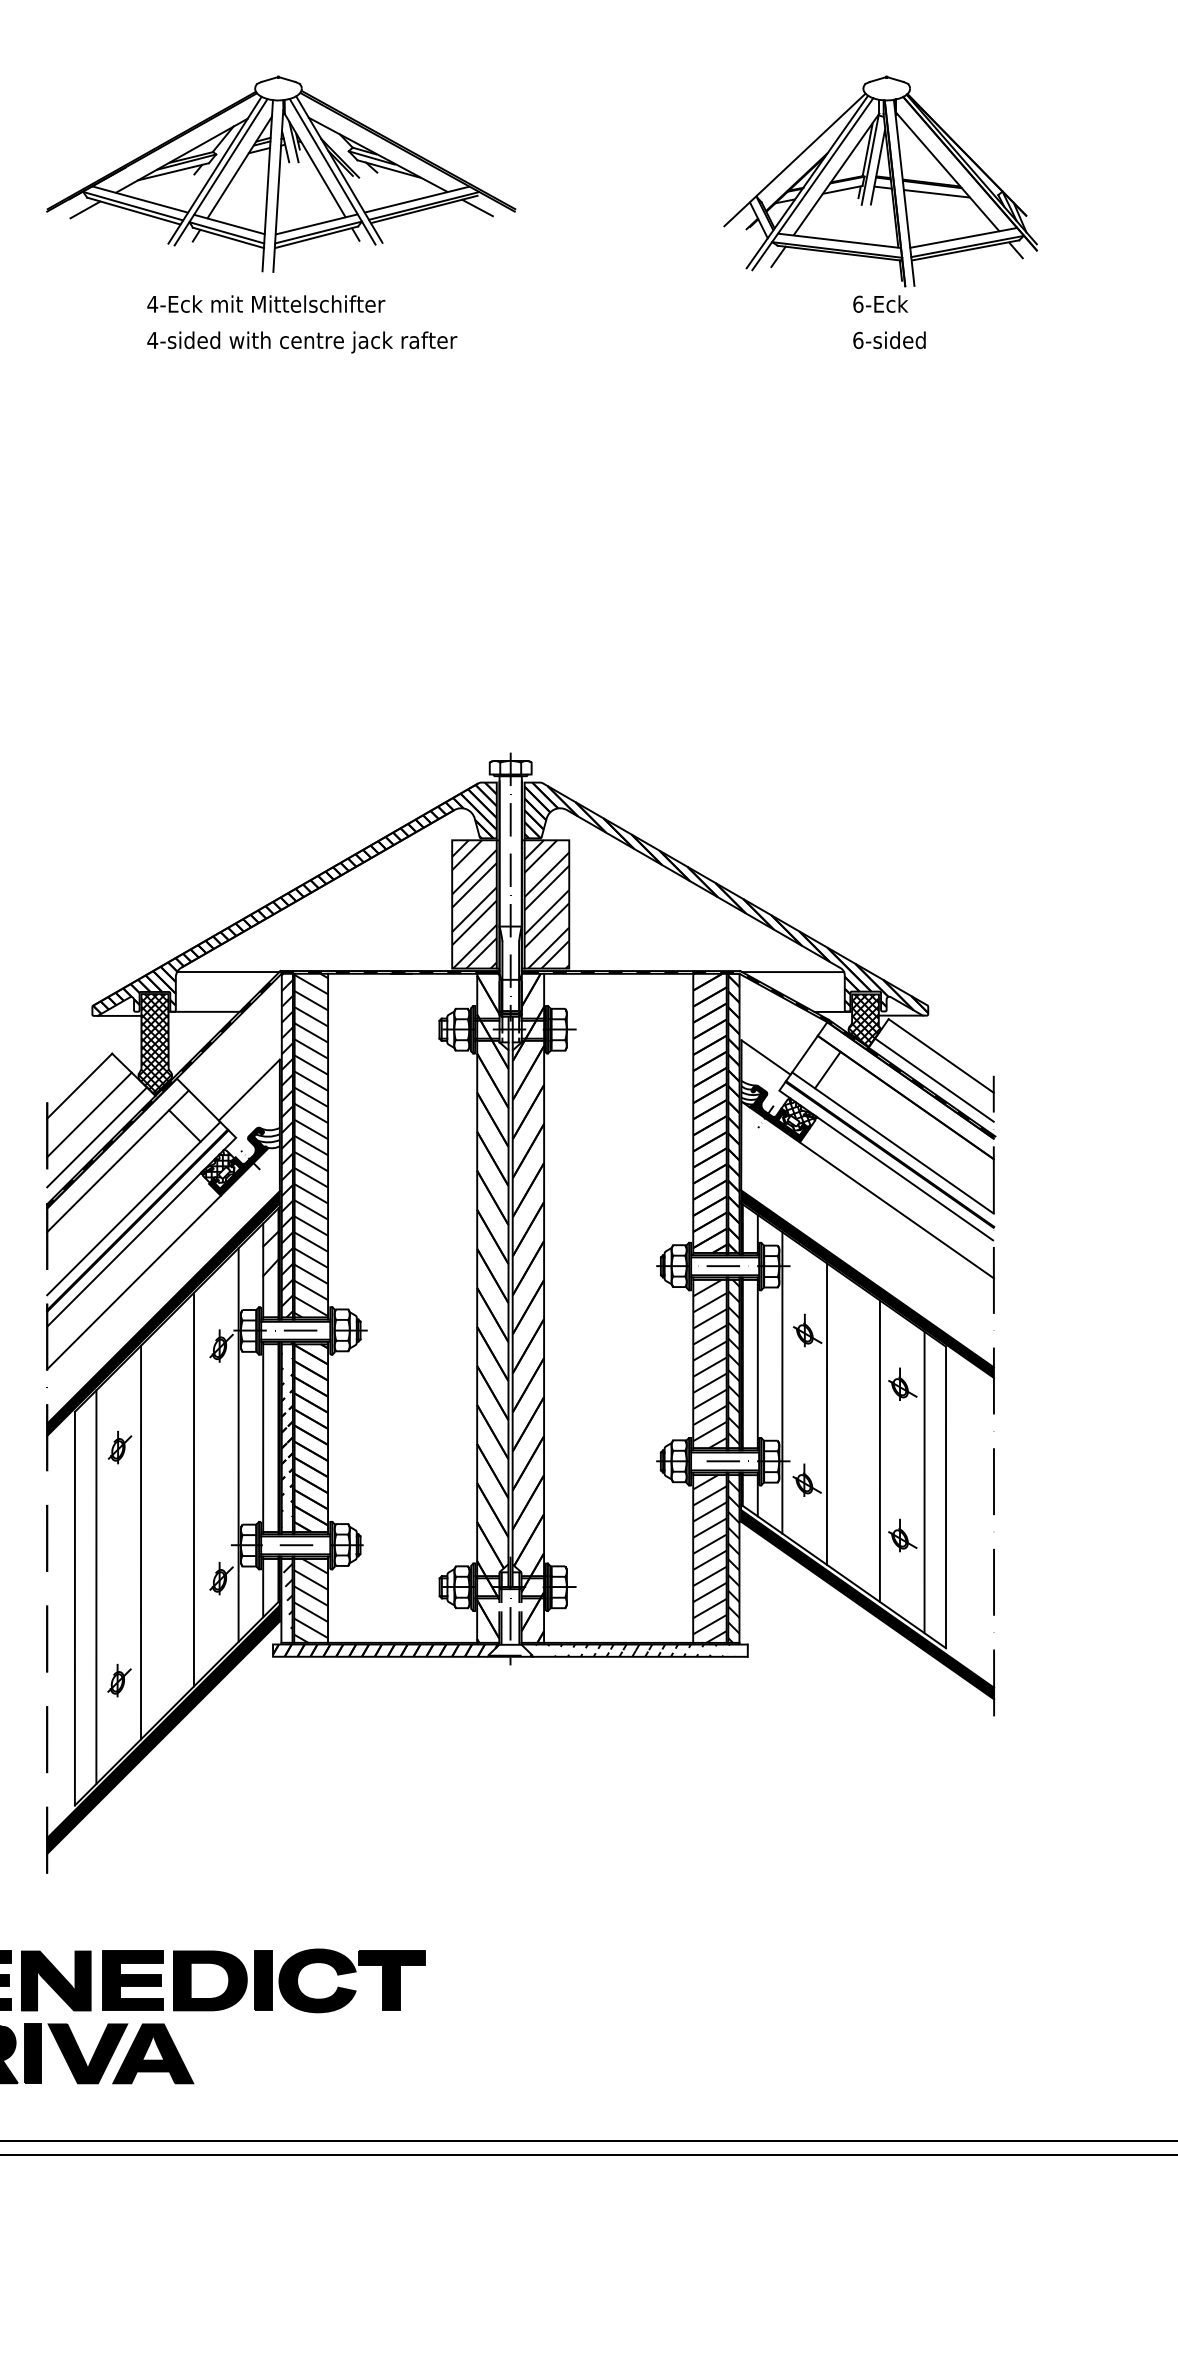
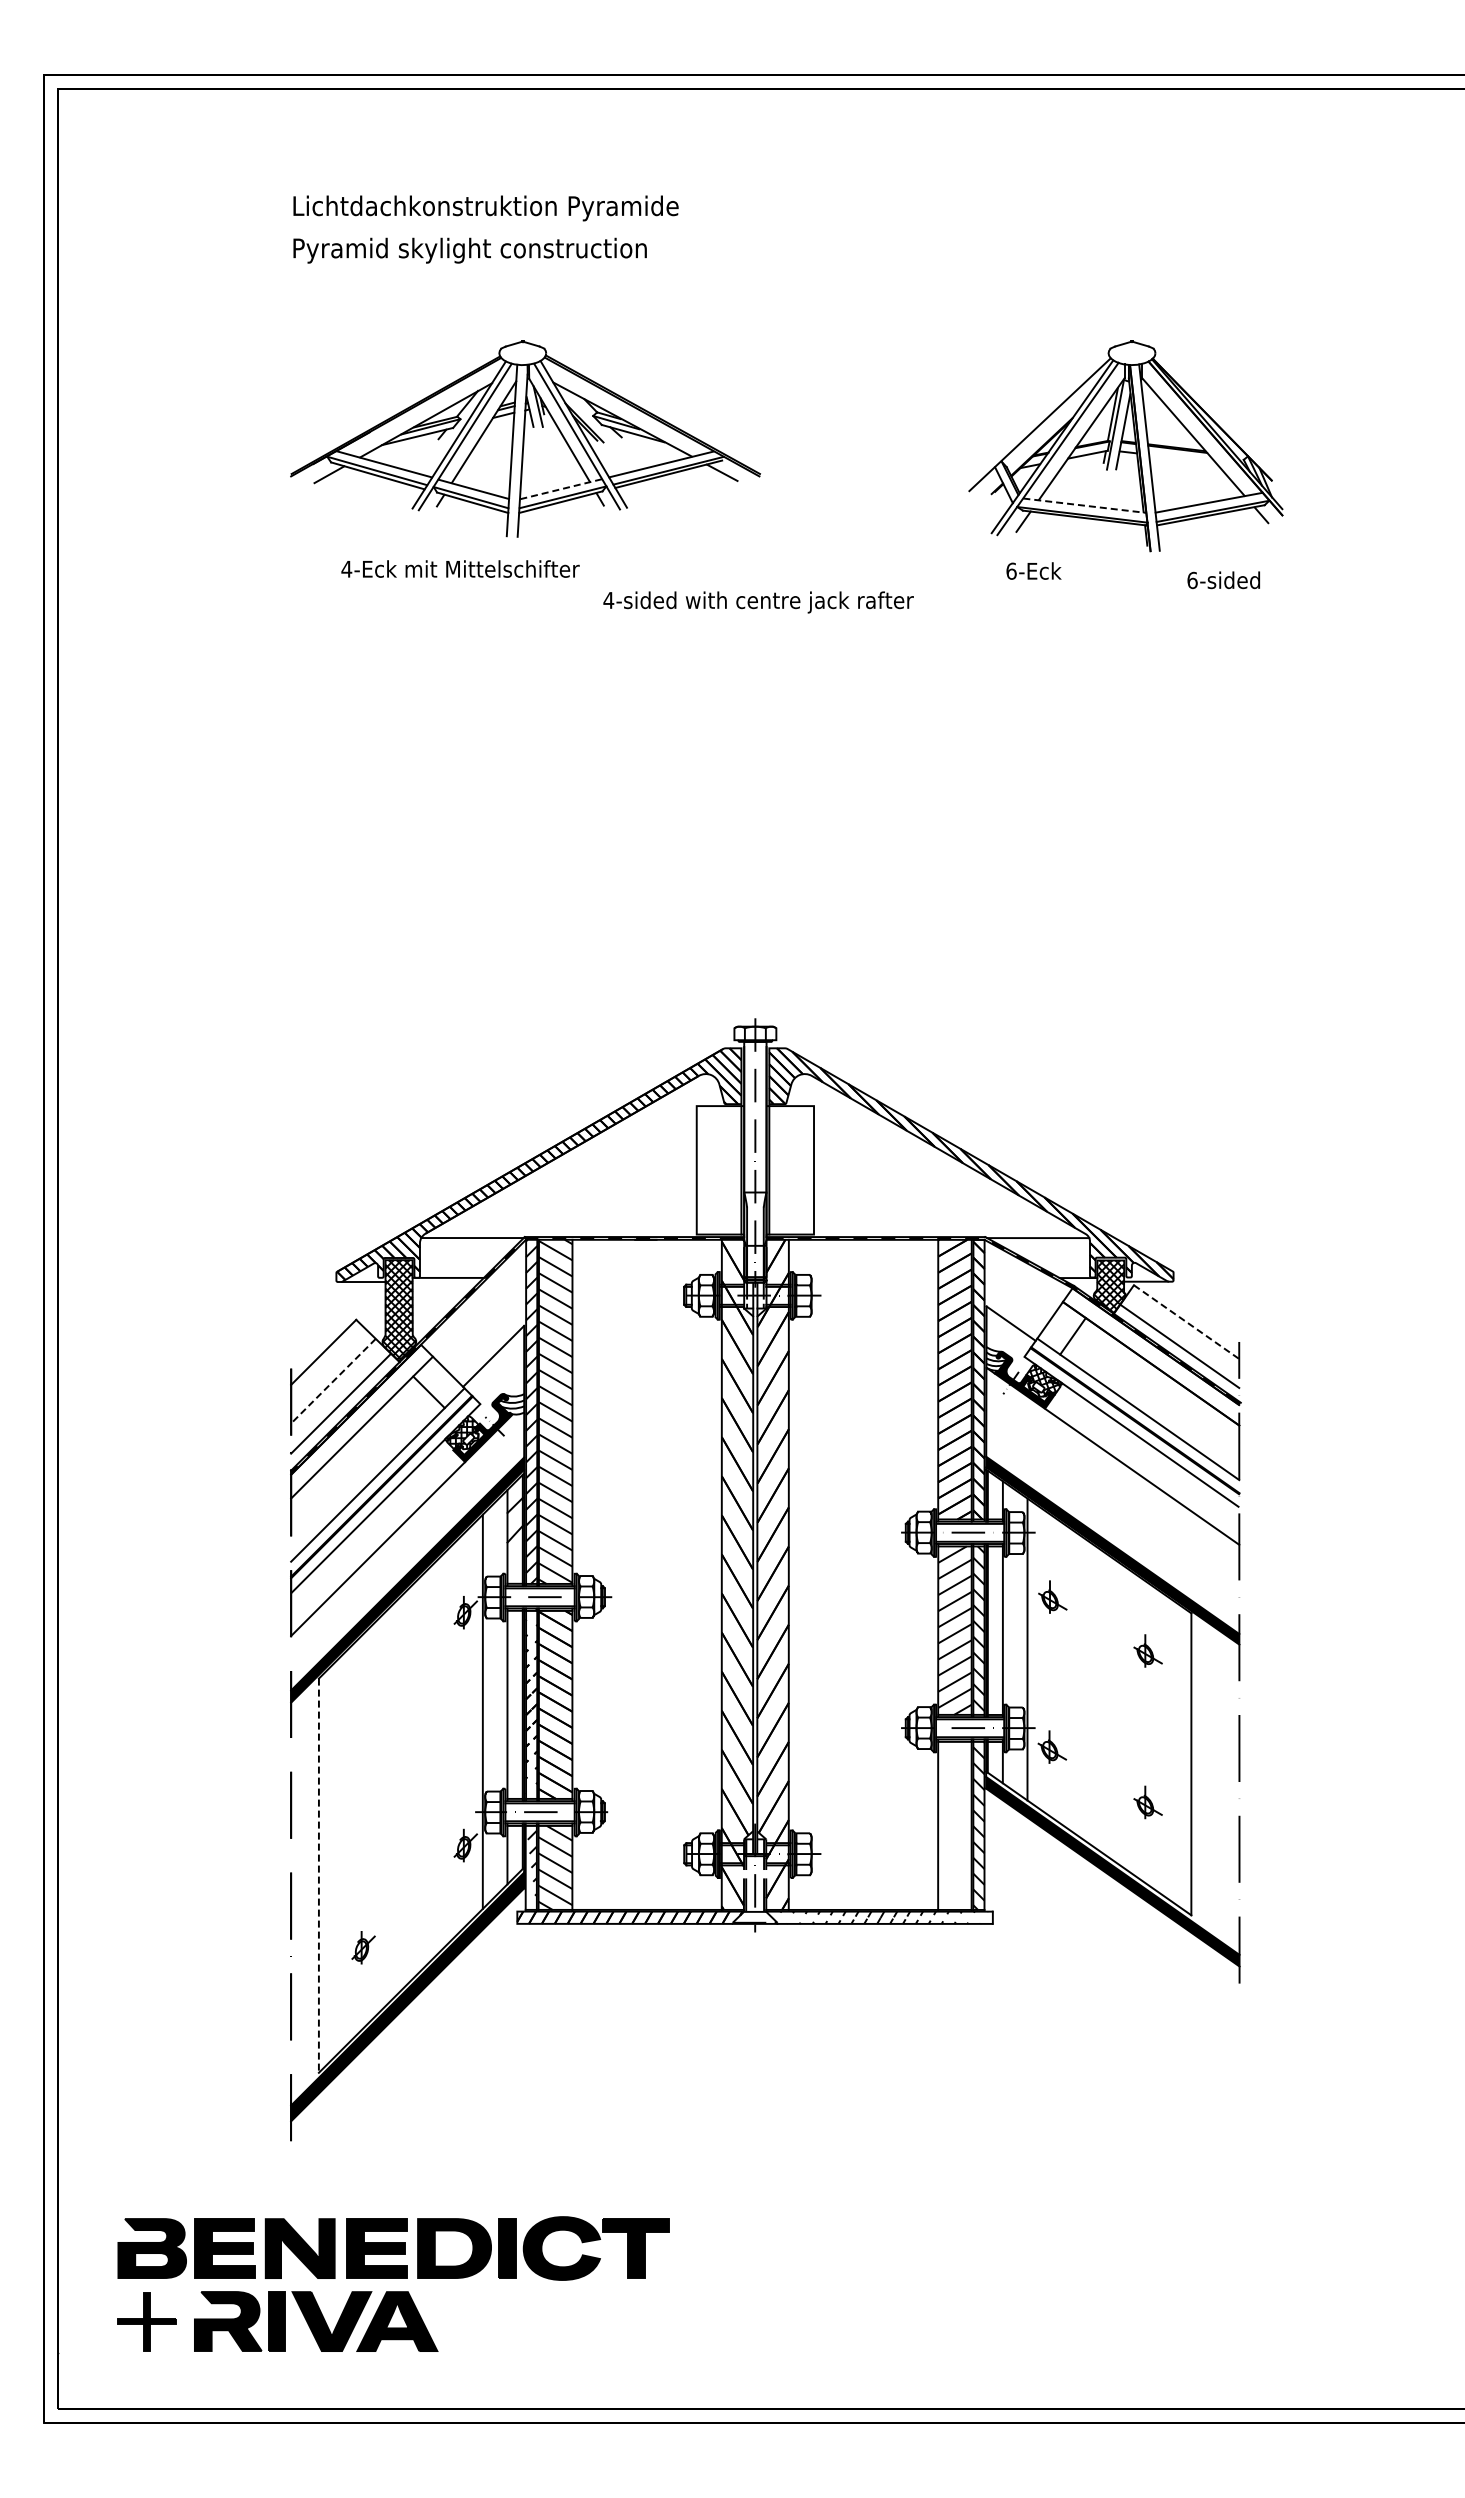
line: (936, 193) -> (1181, 458), removed
line: (317, 224) -> (561, 489), solid -> dashed
line: (839, 240) -> (1084, 505), solid -> dashed
text: (266, 303) -> (460, 568), moved
text: (880, 303) -> (1033, 570), moved
text: (889, 340) -> (1223, 580), moved
text: (302, 342) -> (758, 602), moved
hatch: (510, 904) -> (755, 1170), removed
line: (941, 1056) -> (1186, 1322), solid -> dashed
line: (89, 1115) -> (333, 1381), solid -> dashed
line: (827, 1413) -> (1072, 1680), removed
part: (119, 1447) -> (363, 1714), removed
line: (880, 1450) -> (1125, 1717), removed
line: (924, 1482) -> (1169, 1749), removed
line: (194, 1489) -> (438, 1756), removed
line: (141, 1542) -> (385, 1809), removed
hatch: (709, 1558) -> (954, 1825), removed
line: (96, 1587) -> (340, 1854), removed
line: (74, 1609) -> (318, 1876), solid -> dashed

